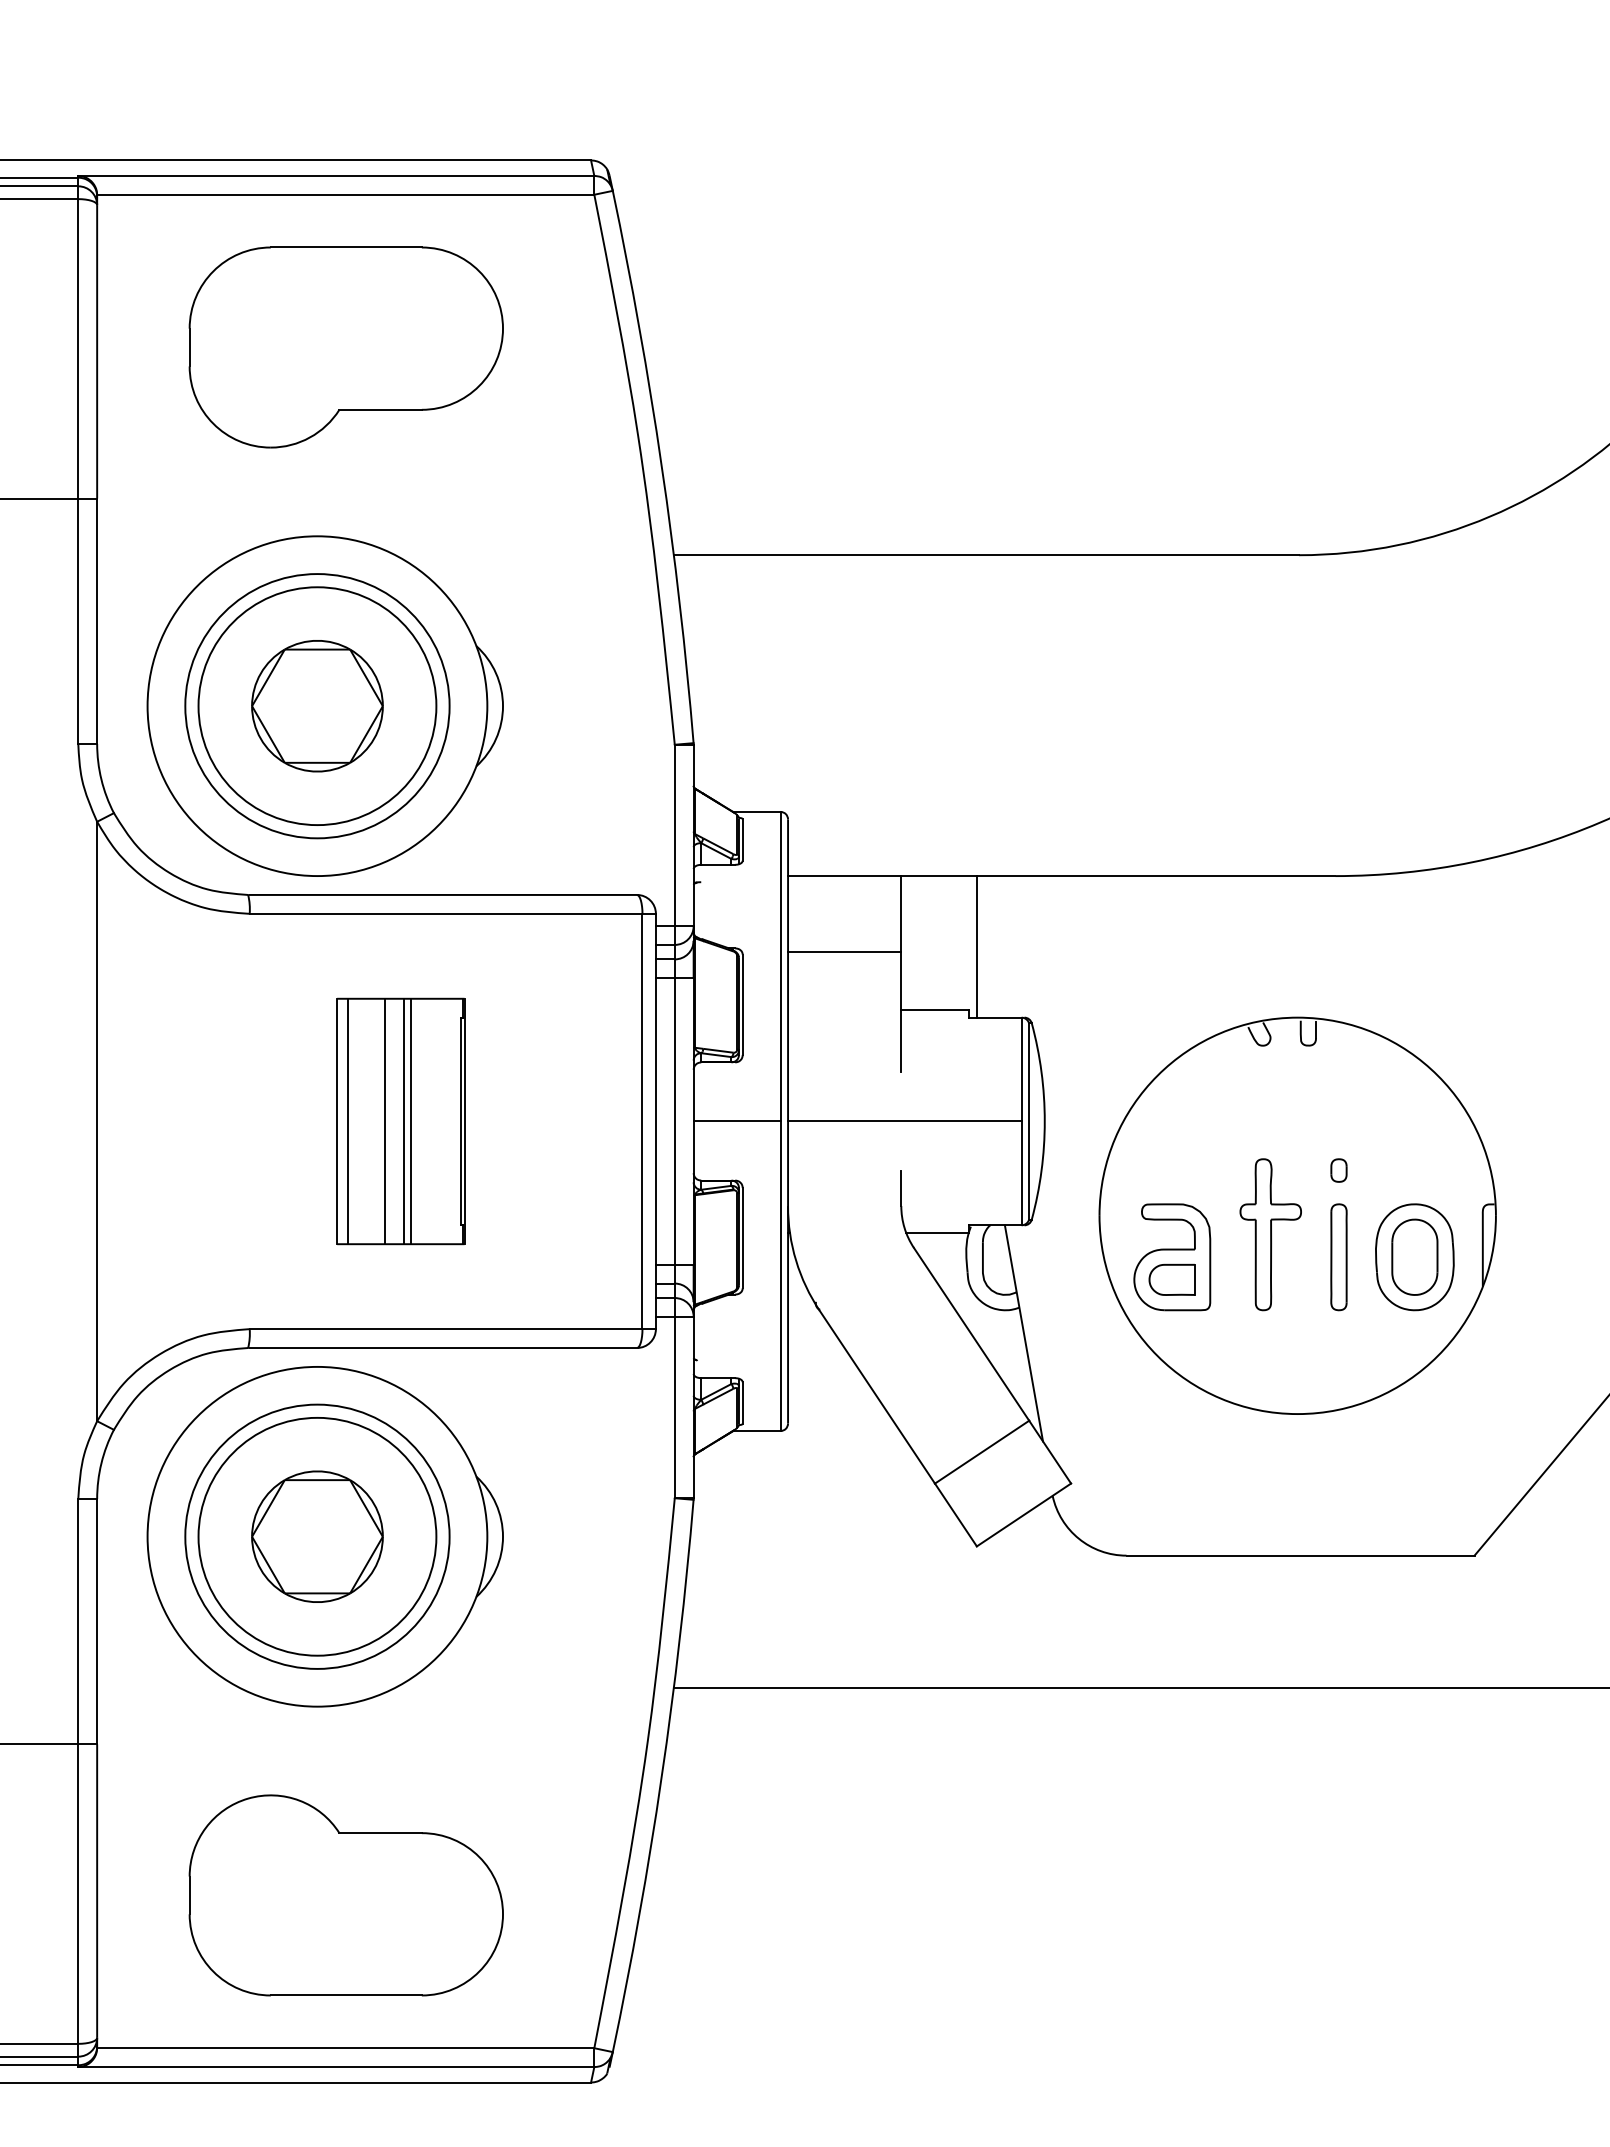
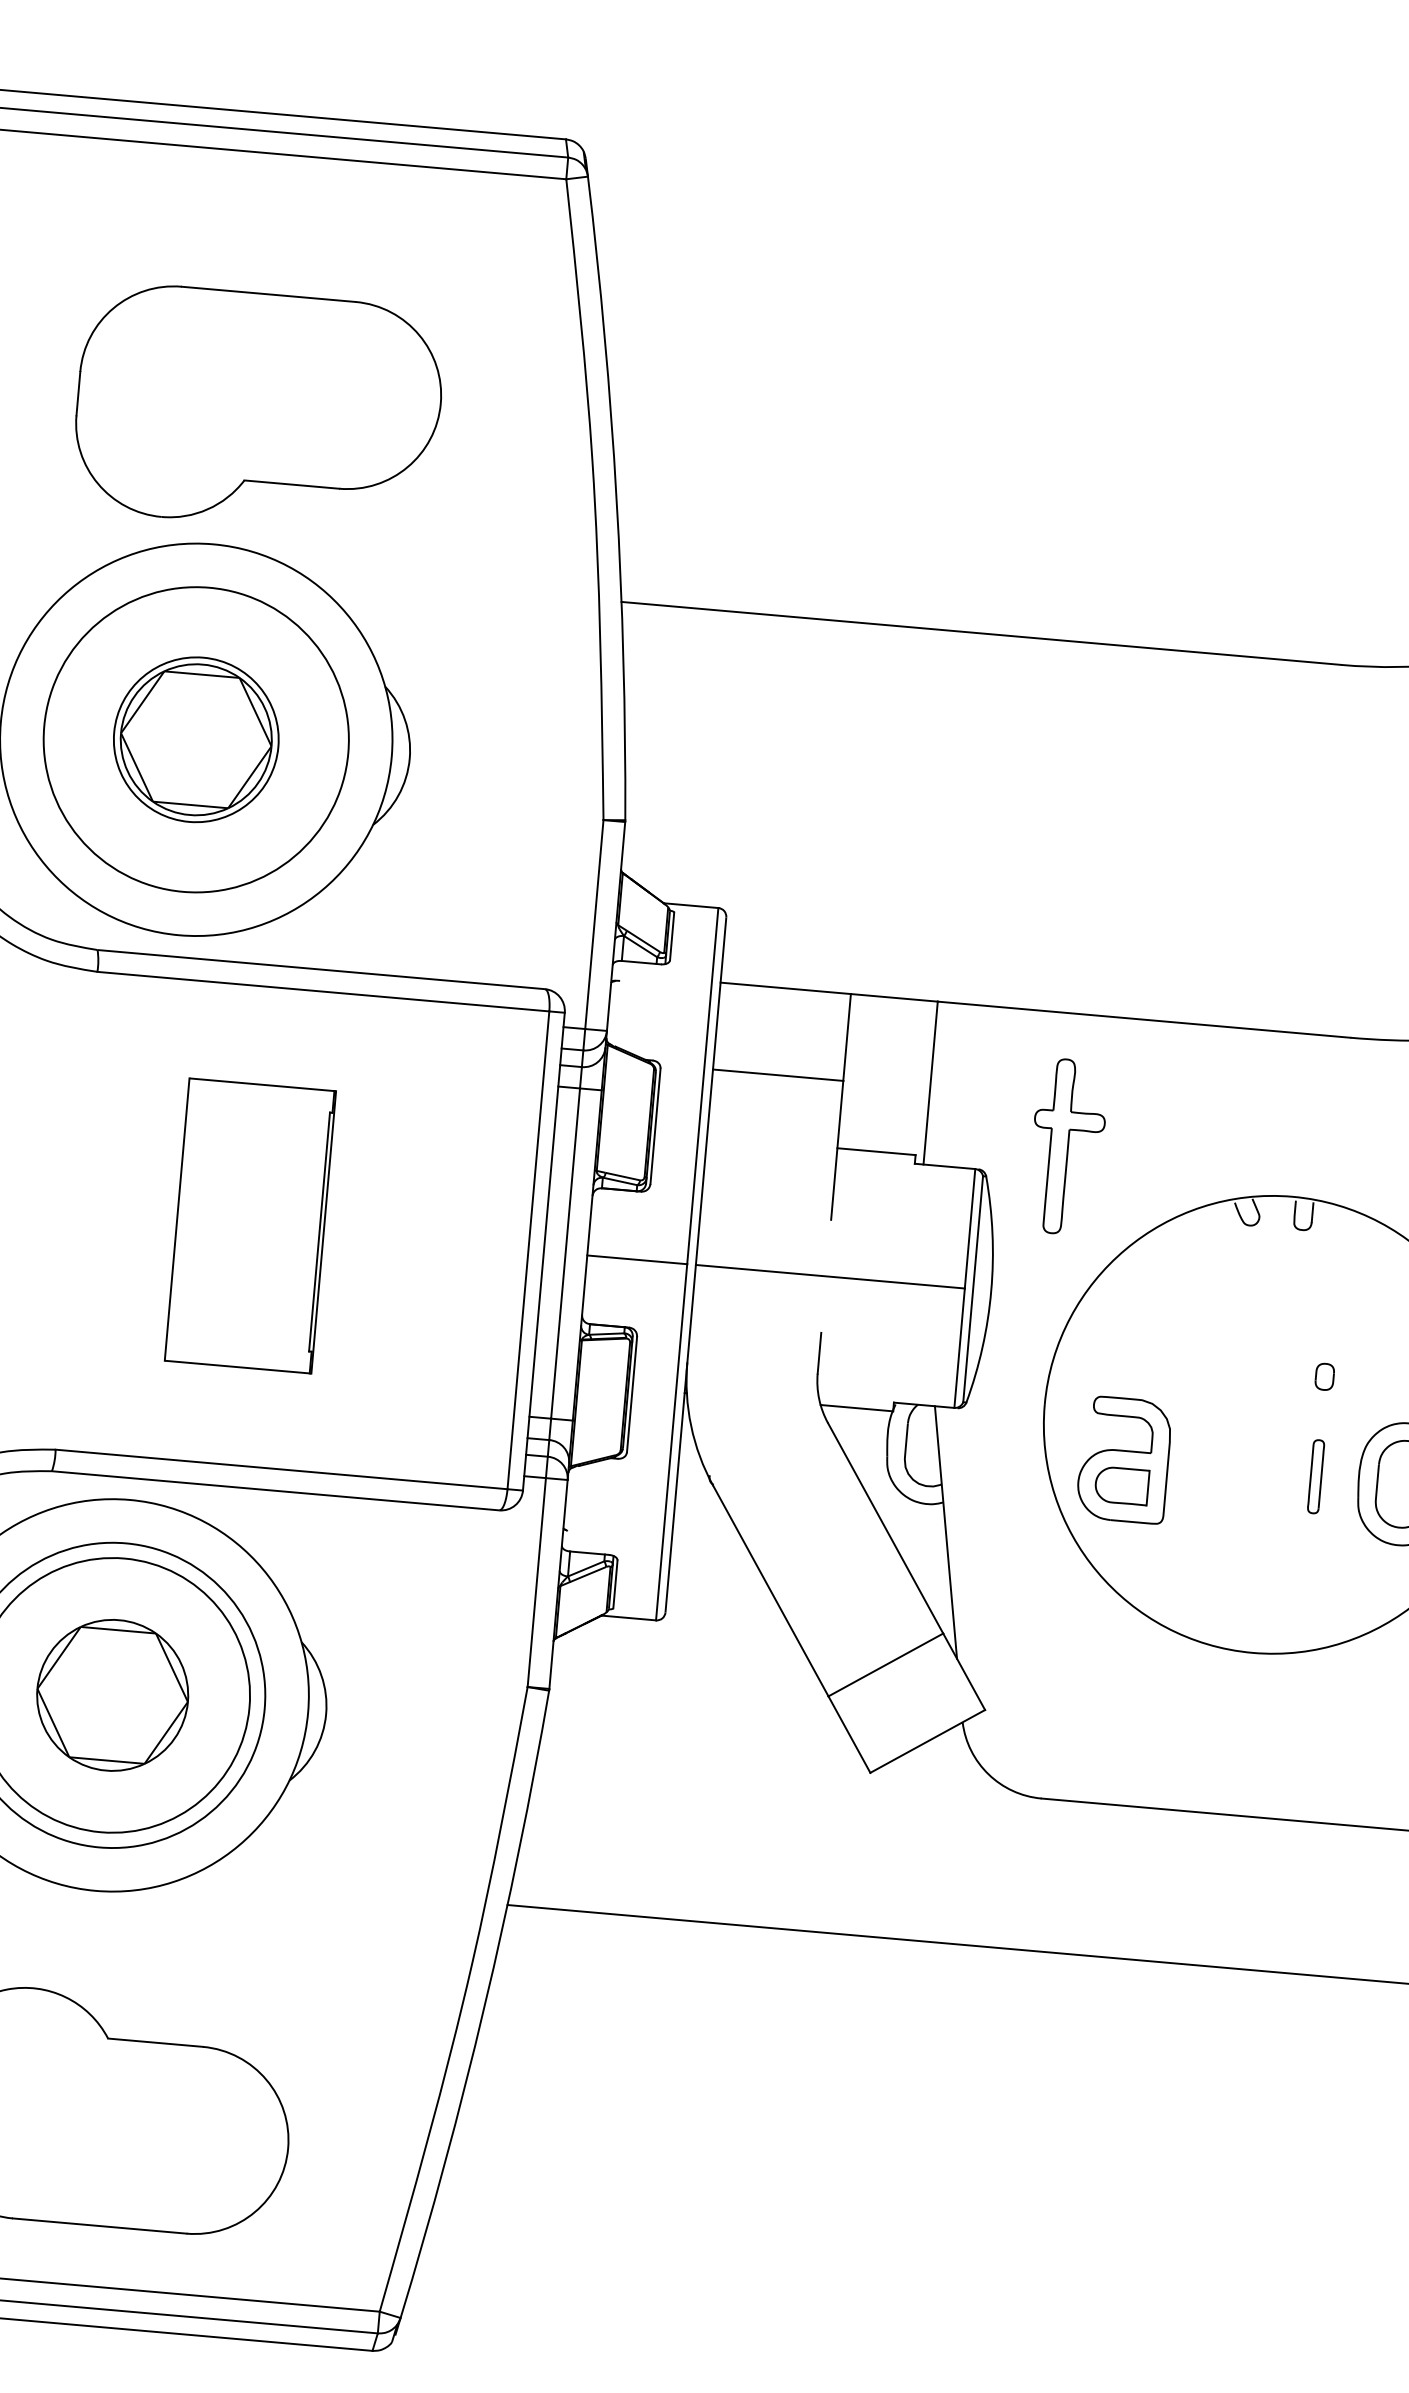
part: (345, 347) -> (257, 409), moved
circle: (317, 706) -> (196, 740), size x0.6
line: (348, 1121) -> (190, 1220), removed
line: (385, 1121) -> (232, 1224), removed
line: (403, 1121) -> (253, 1226), removed
line: (410, 1121) -> (261, 1226), removed
part: (1270, 1234) -> (1067, 1146), moved
part: (1338, 1257) -> (1315, 1476), size x0.6

